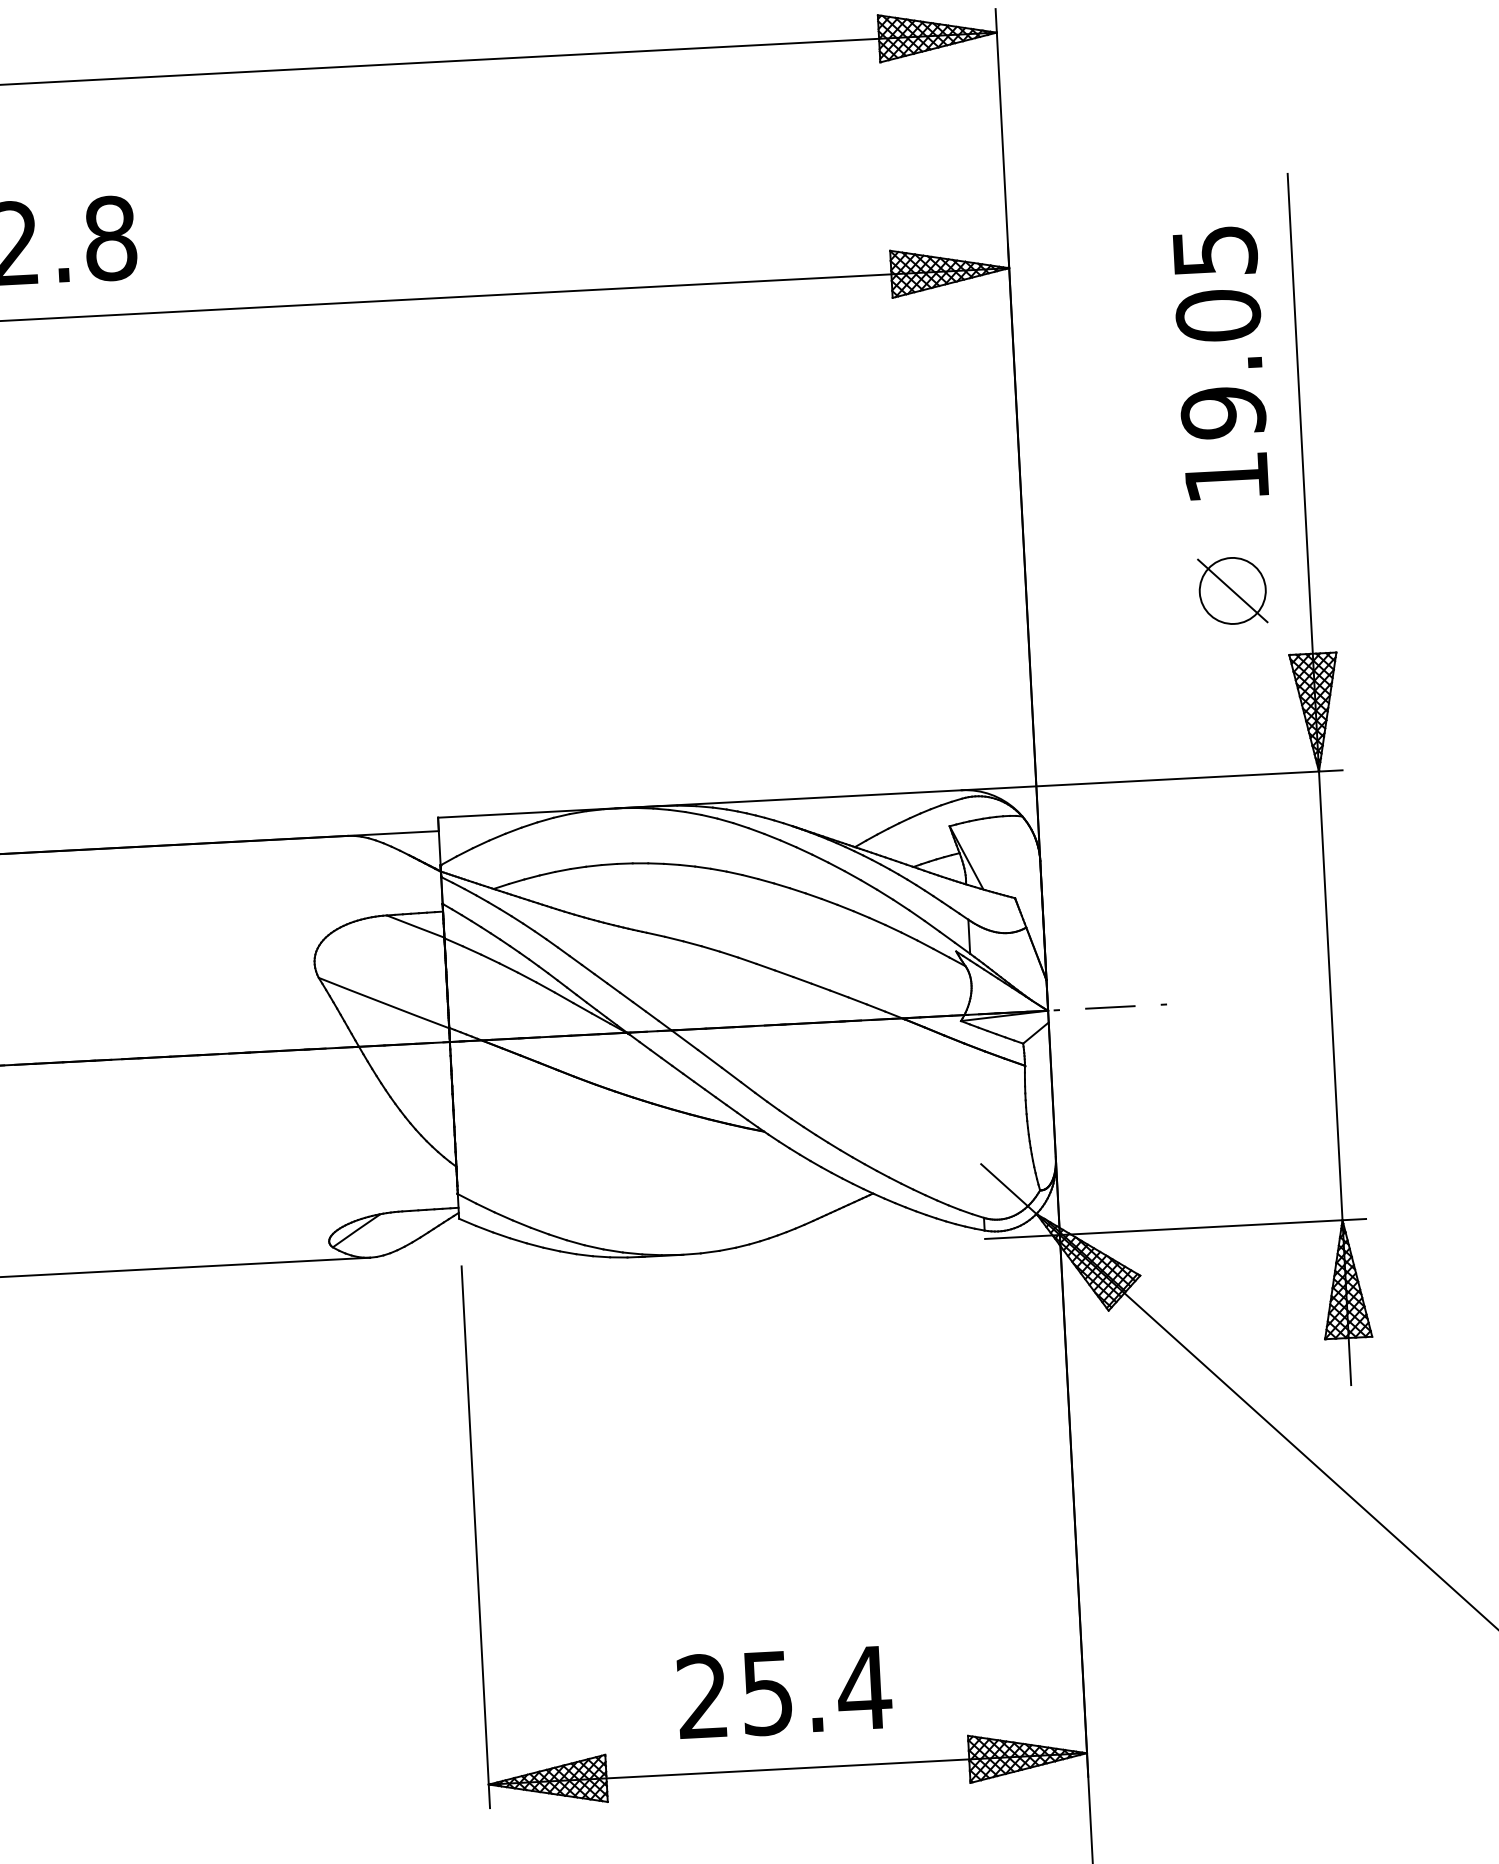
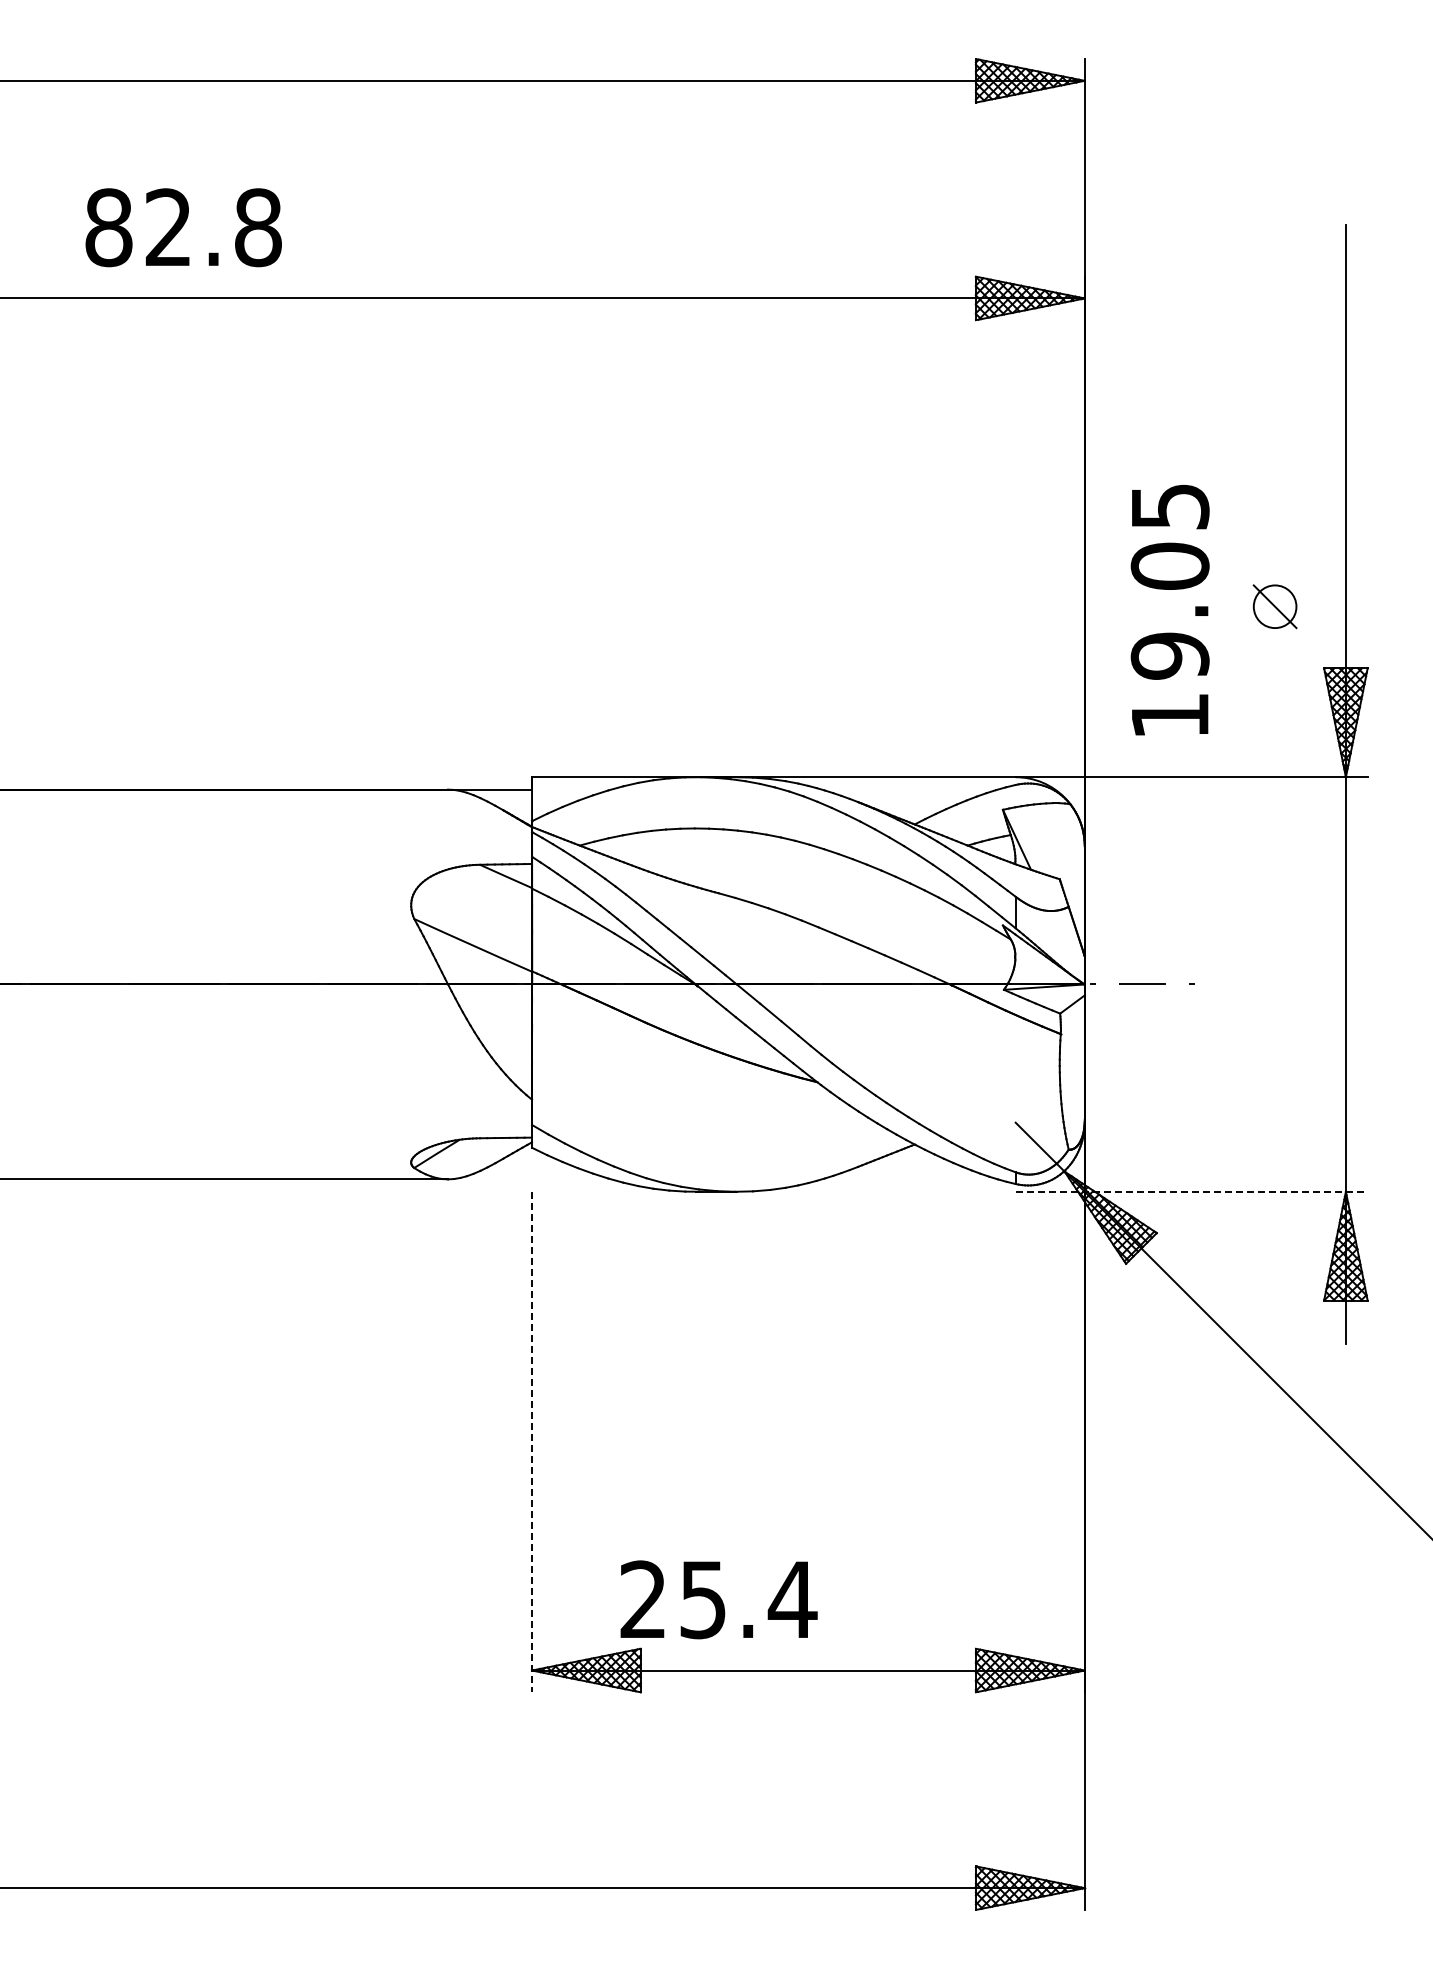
text: (1220, 362) -> (1169, 609), moved
part: (1232, 590) -> (1274, 606), size x0.7
line: (1176, 1228) -> (1192, 1191), solid -> dashed
line: (476, 1537) -> (532, 1442), solid -> dashed
text: (784, 1691) -> (718, 1599), moved

